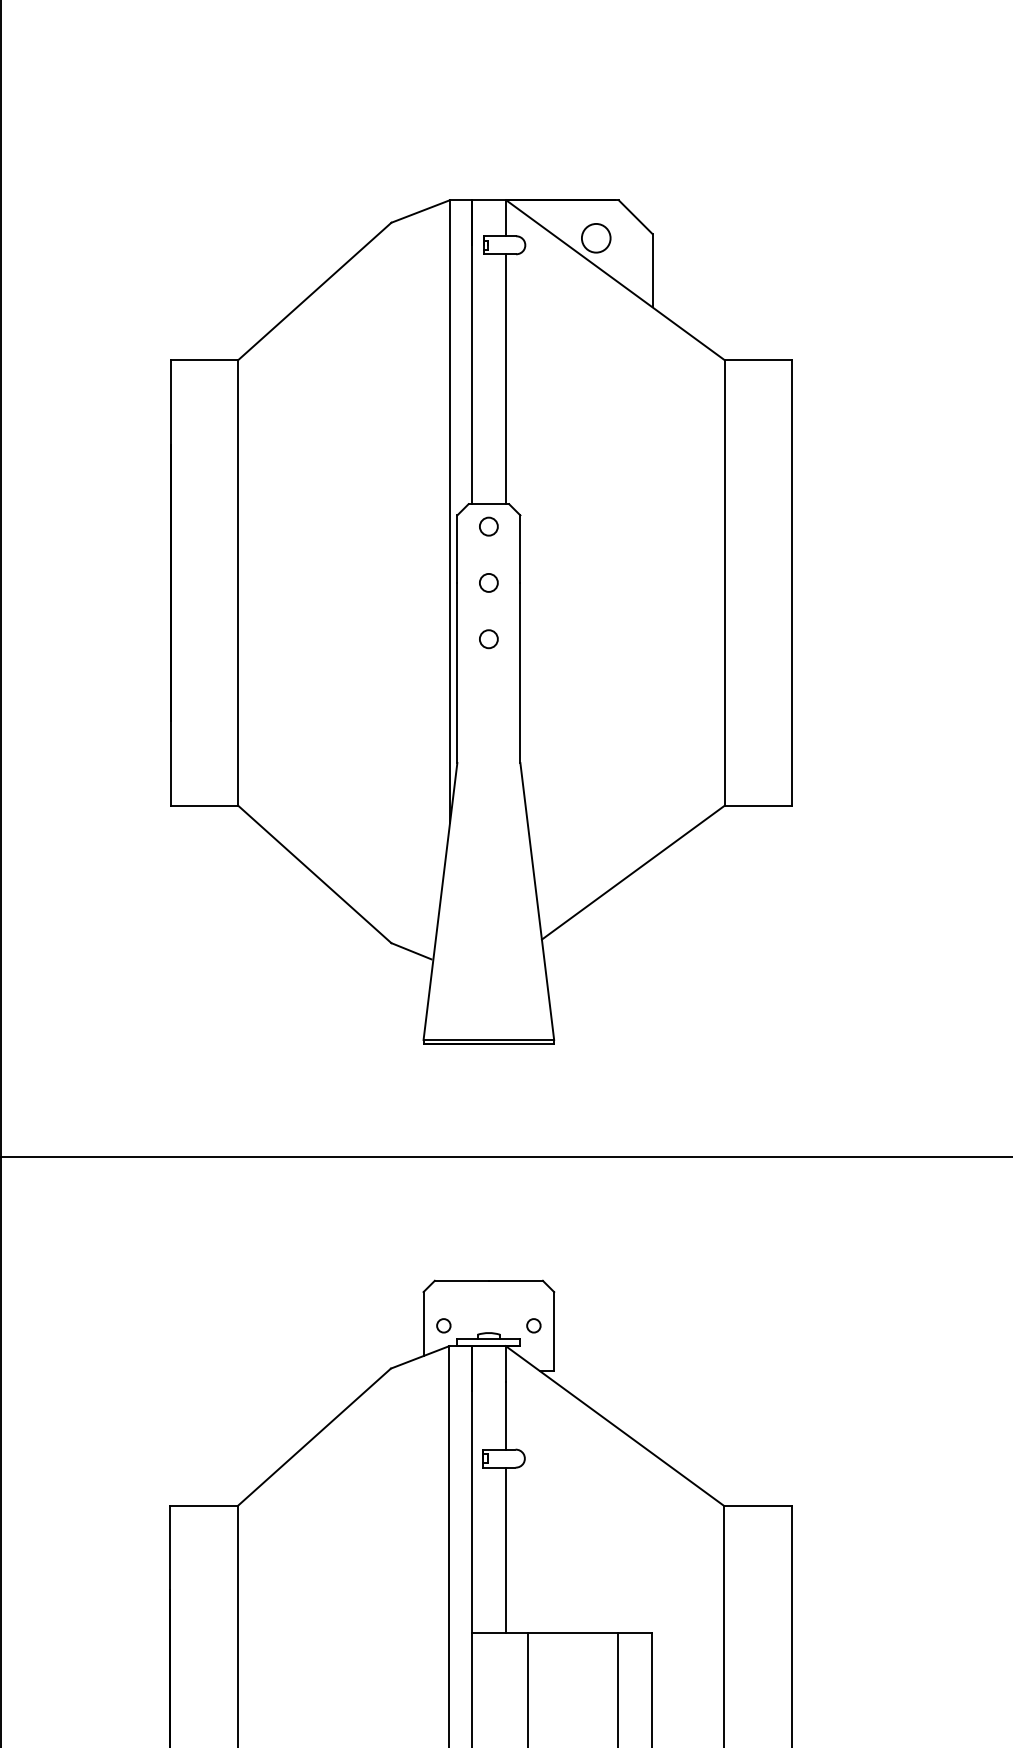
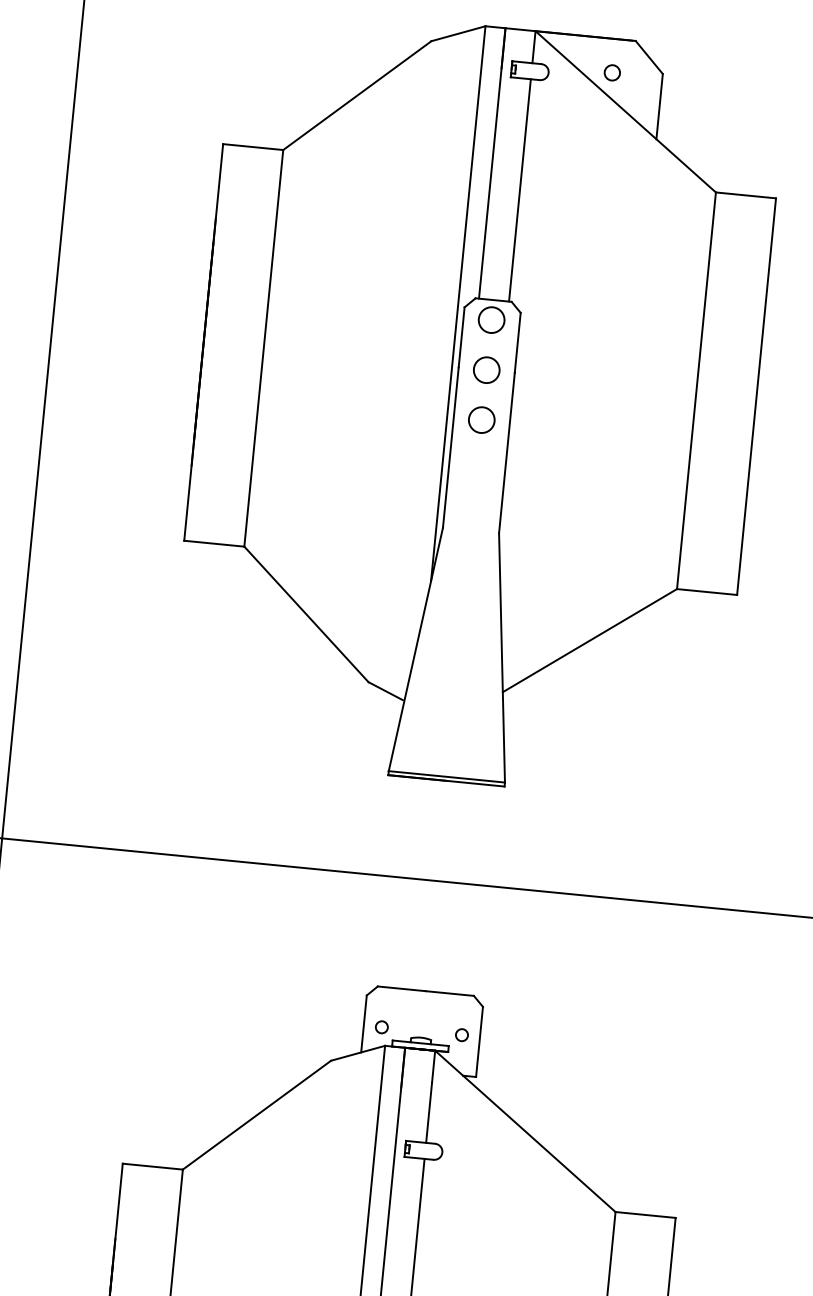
circle: (595, 237) -> (611, 72), size x0.6
circle: (488, 526) -> (491, 319), size x1.6
circle: (488, 582) -> (486, 369), size x1.6
circle: (488, 639) -> (481, 420), size x1.6

